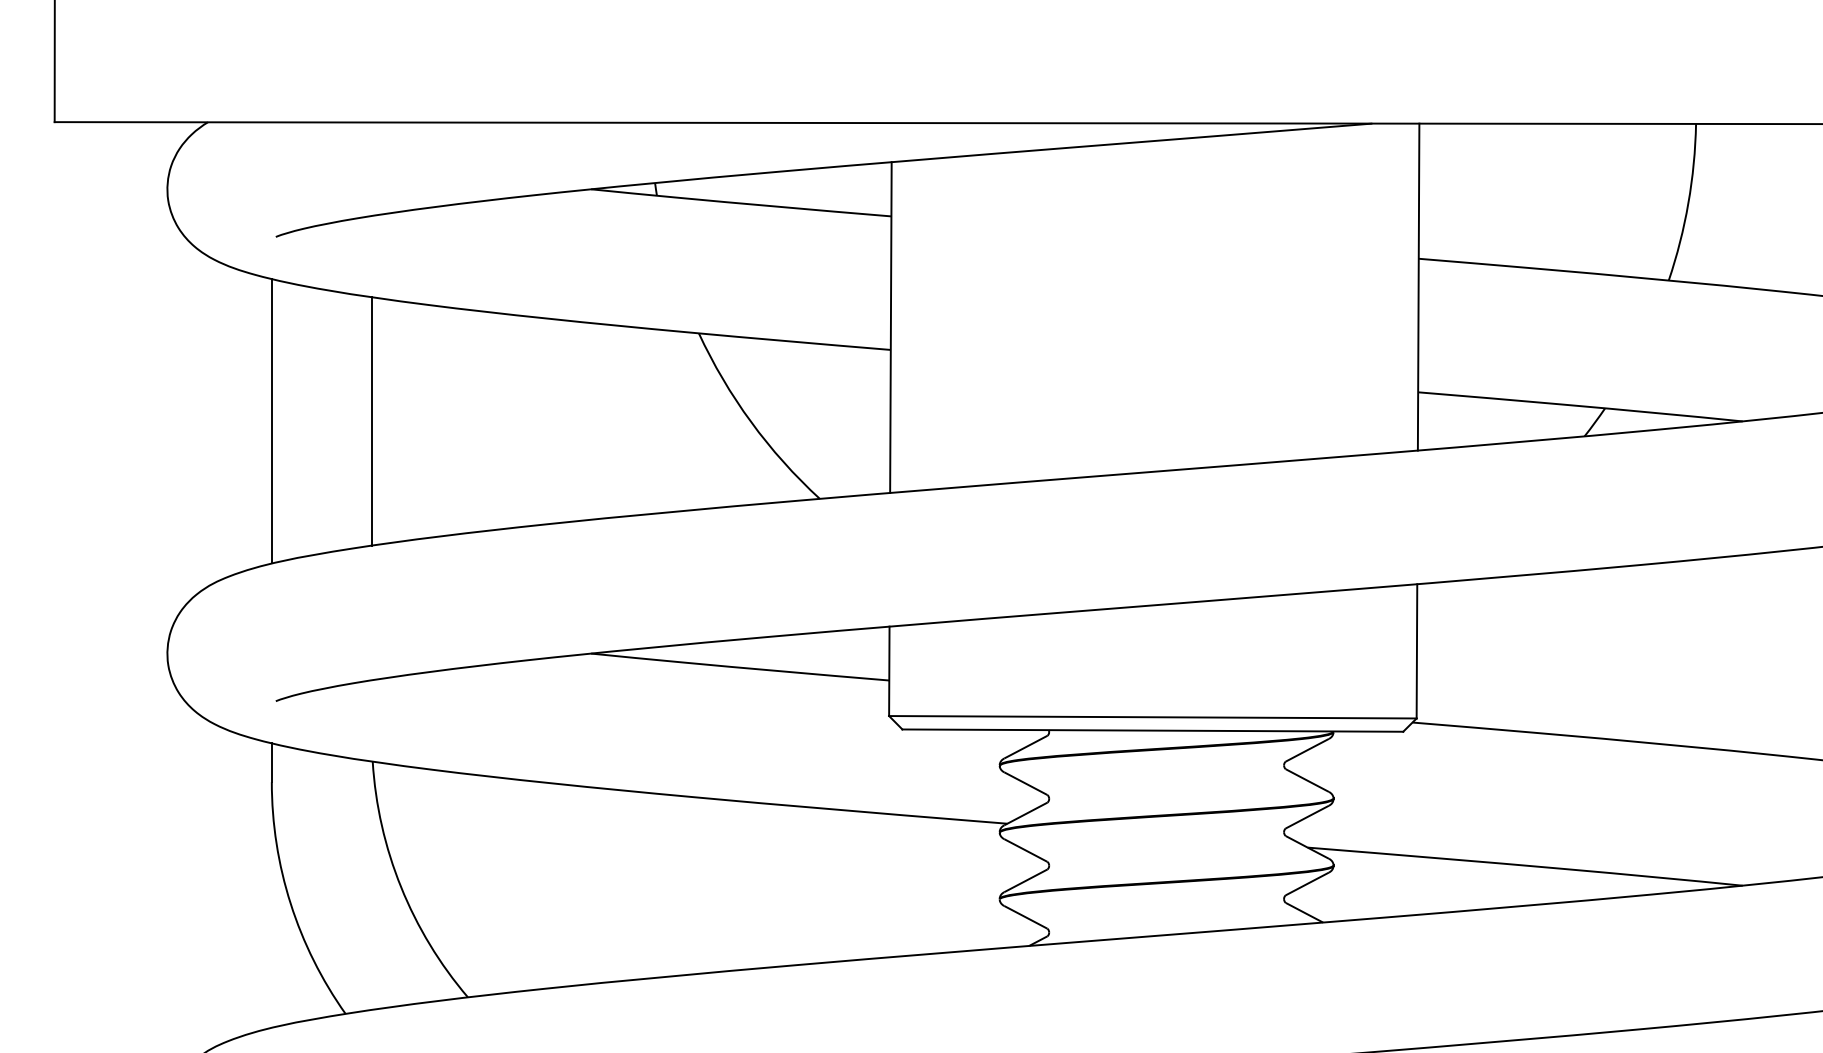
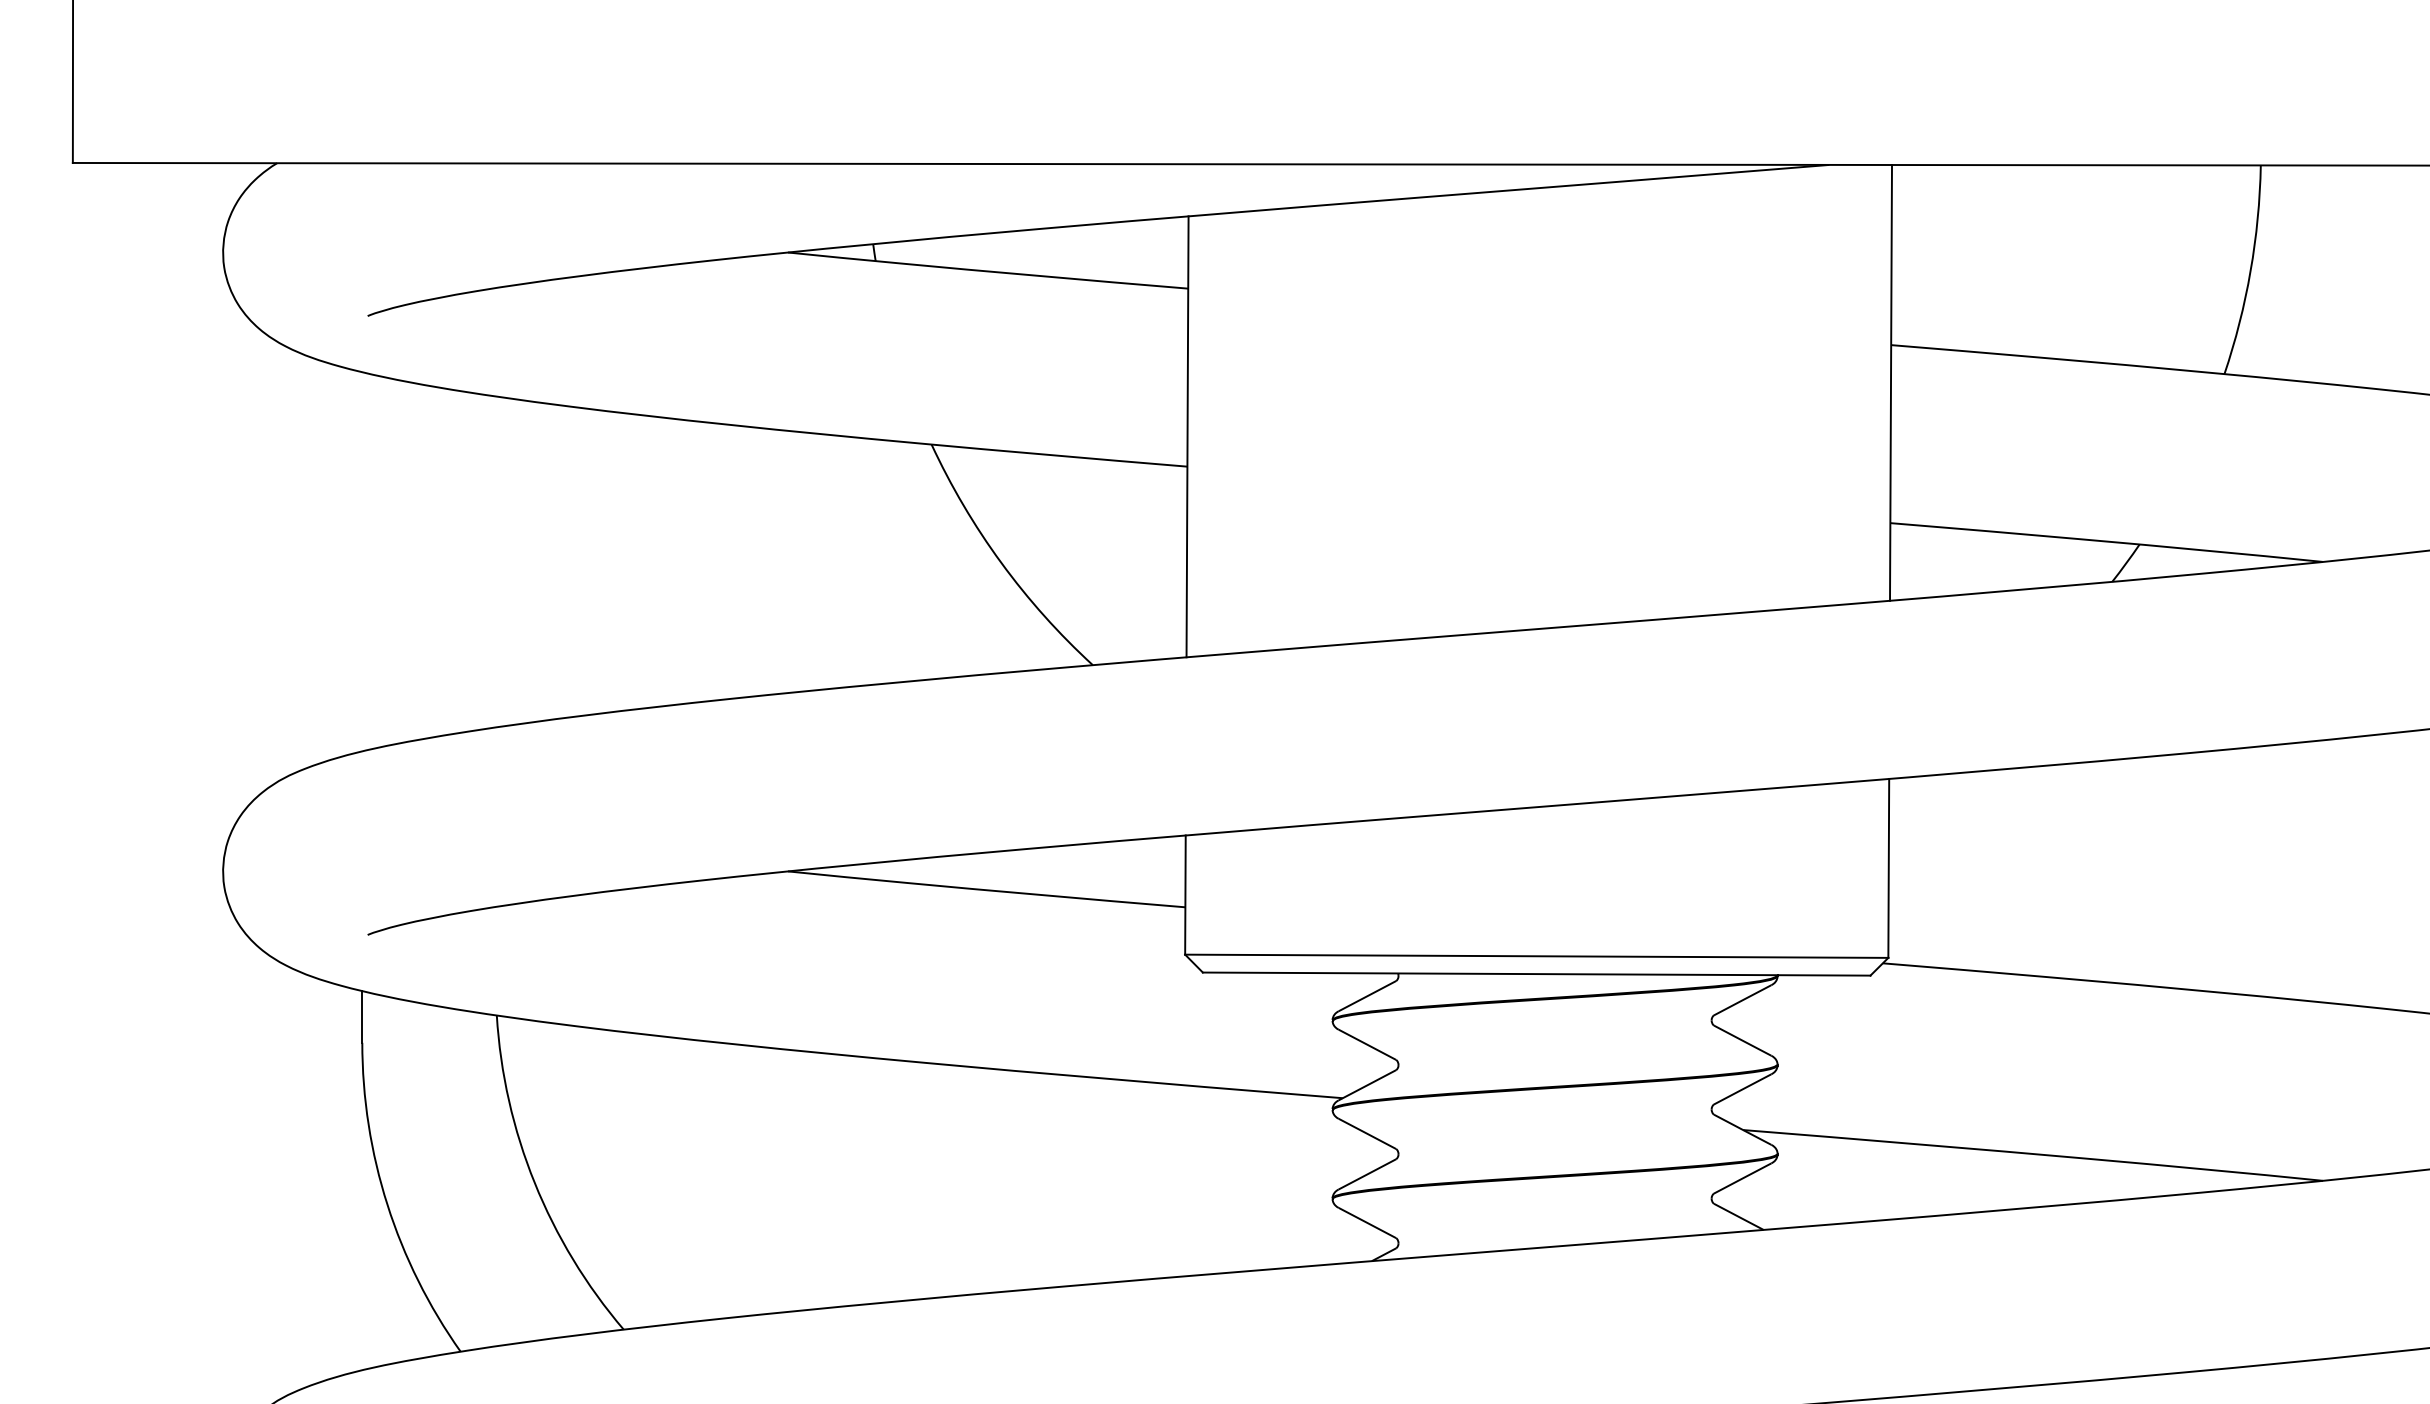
line: (271, 421) -> (361, 562), removed
line: (371, 421) -> (495, 562), removed

